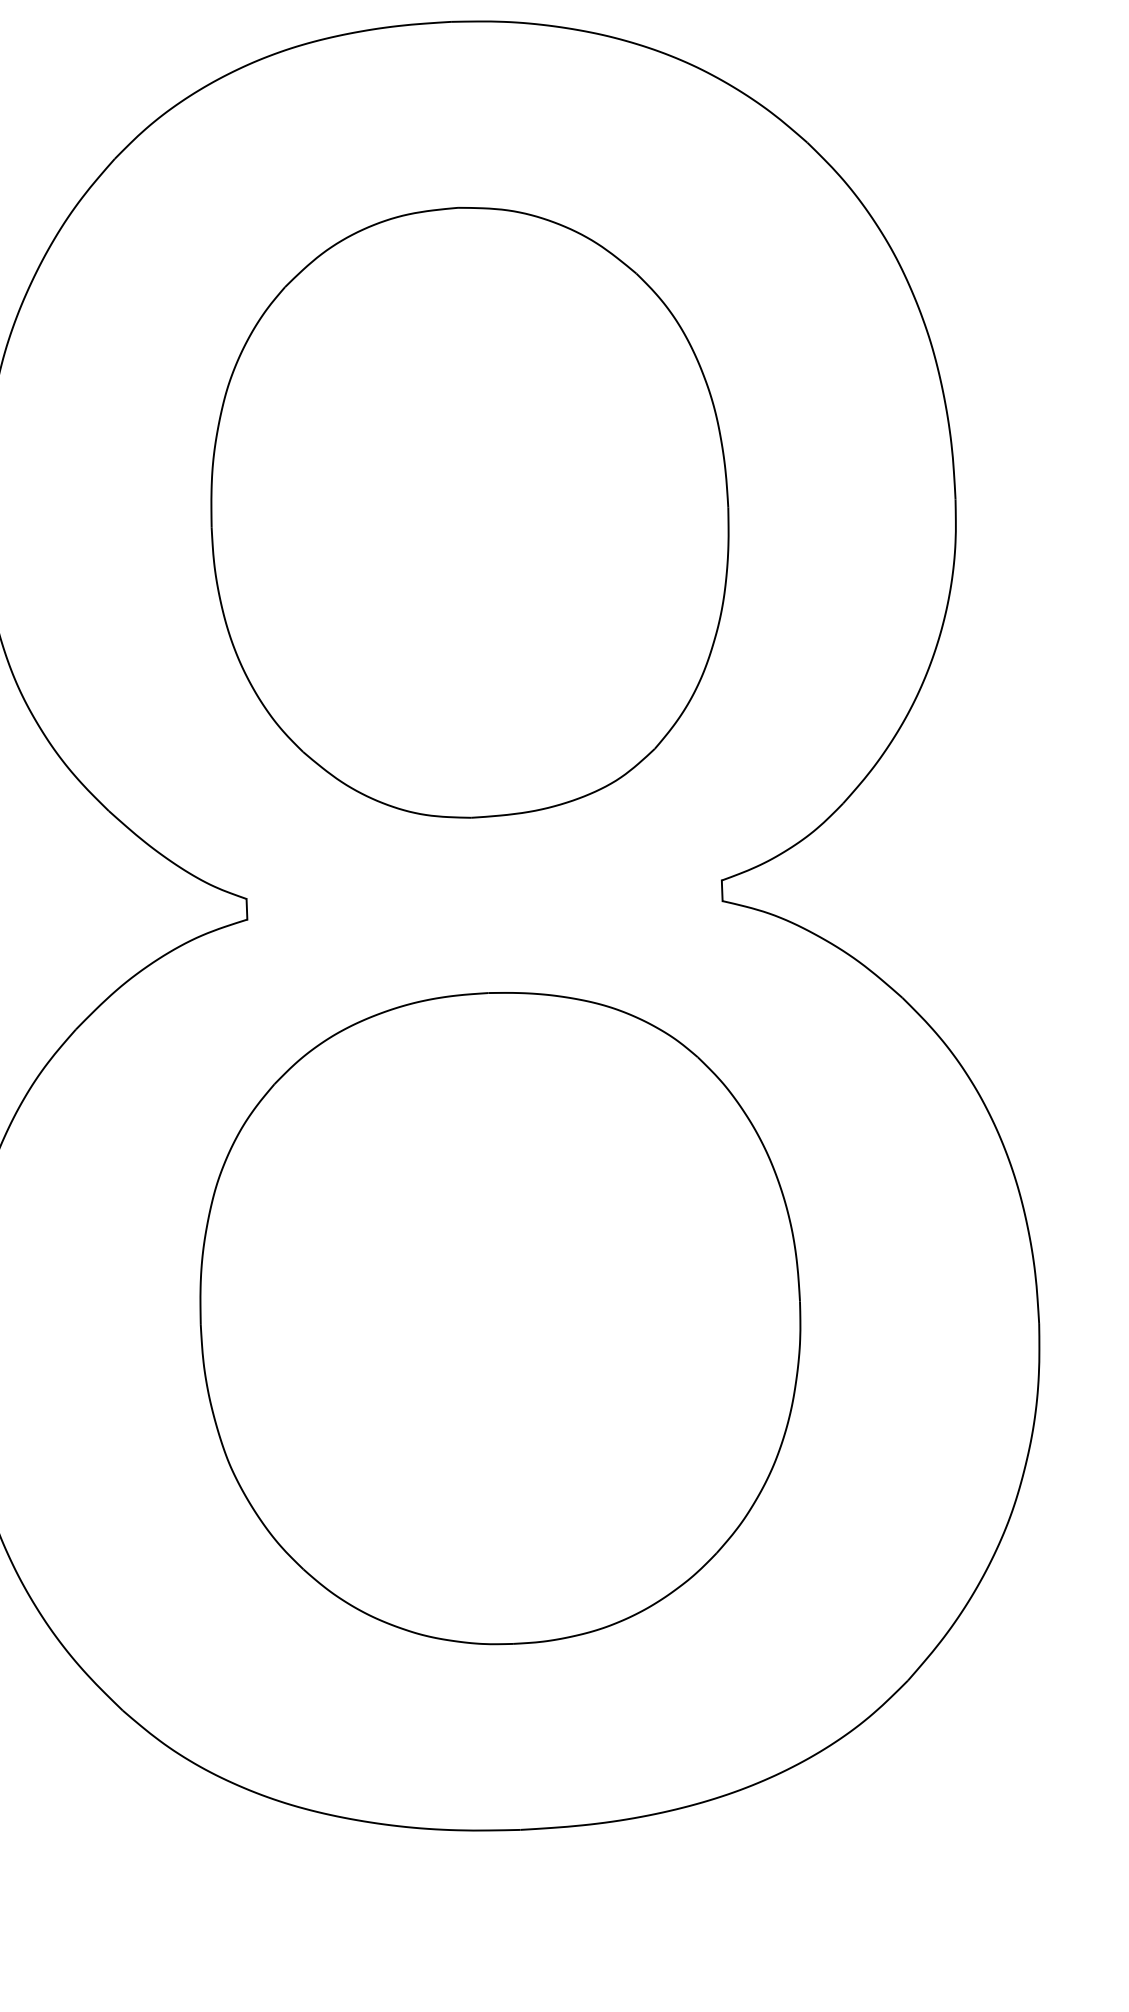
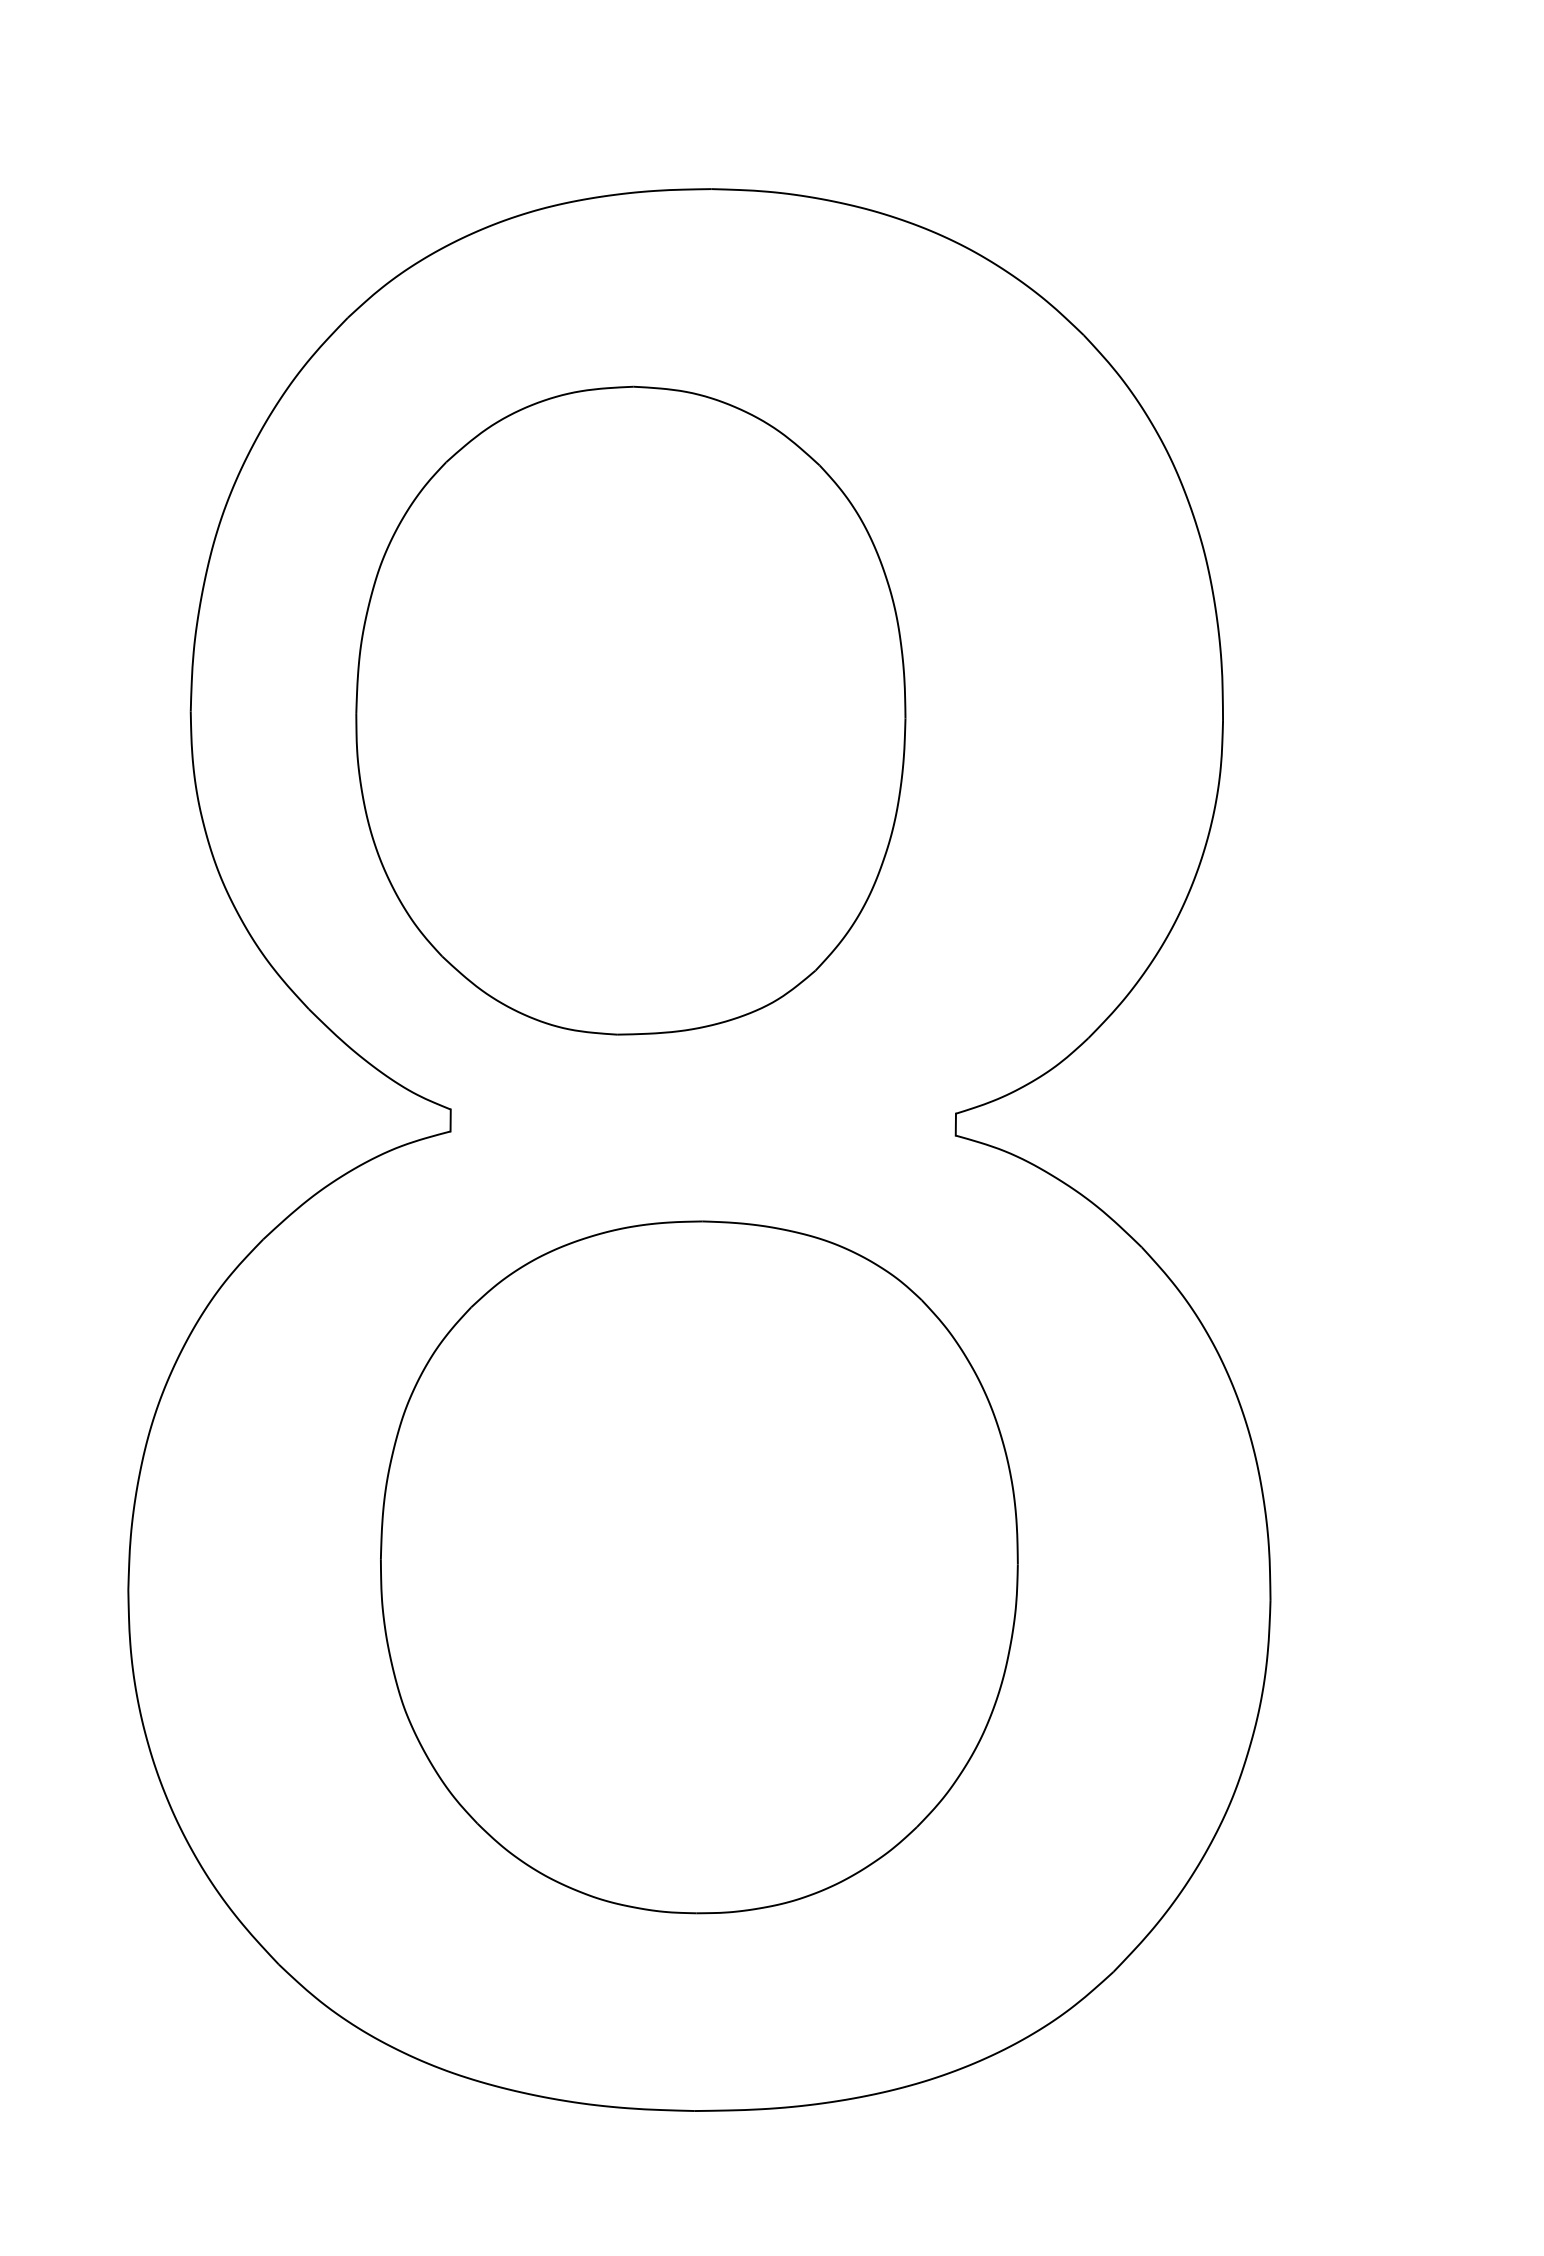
part: (469, 512) -> (630, 710), moved

